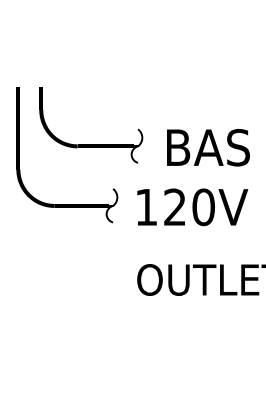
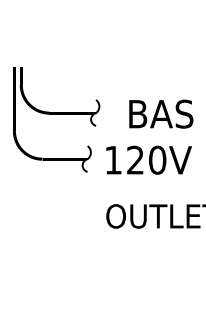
part: (91, 144) -> (60, 111), moved

